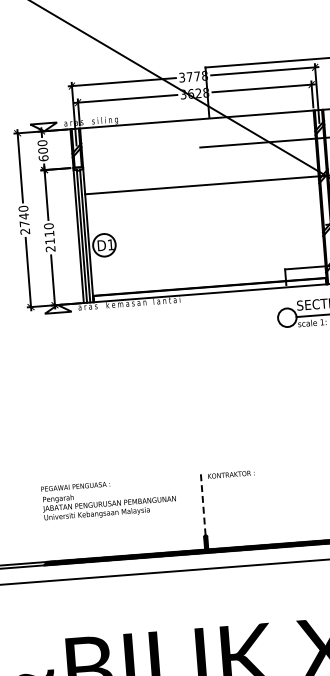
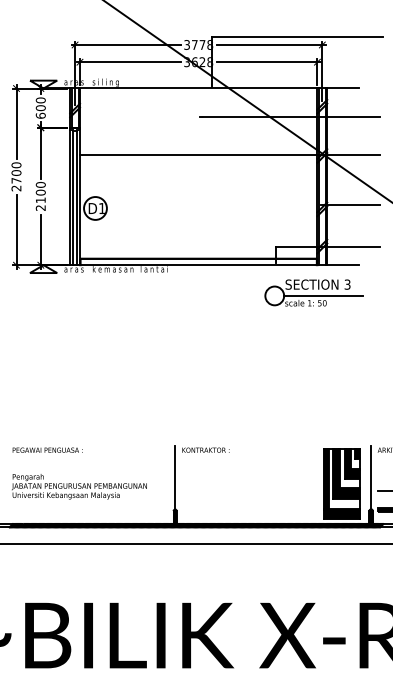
text: (24, 215) -> (16, 172), 2740 -> 2700
text: (49, 233) -> (40, 192), 2110 -> 2100
line: (203, 503) -> (175, 477), dashed -> solid
text: (109, 504) -> (79, 486), moved

